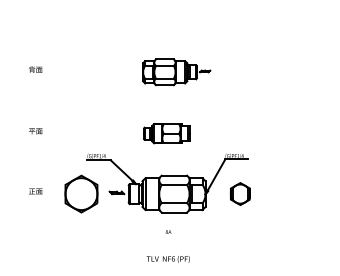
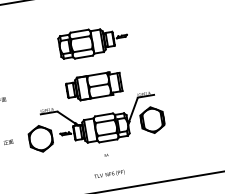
part: (176, 71) -> (93, 41), size x1.43
part: (166, 133) -> (93, 86), size x1.67
part: (240, 193) -> (152, 119), size x1.67

